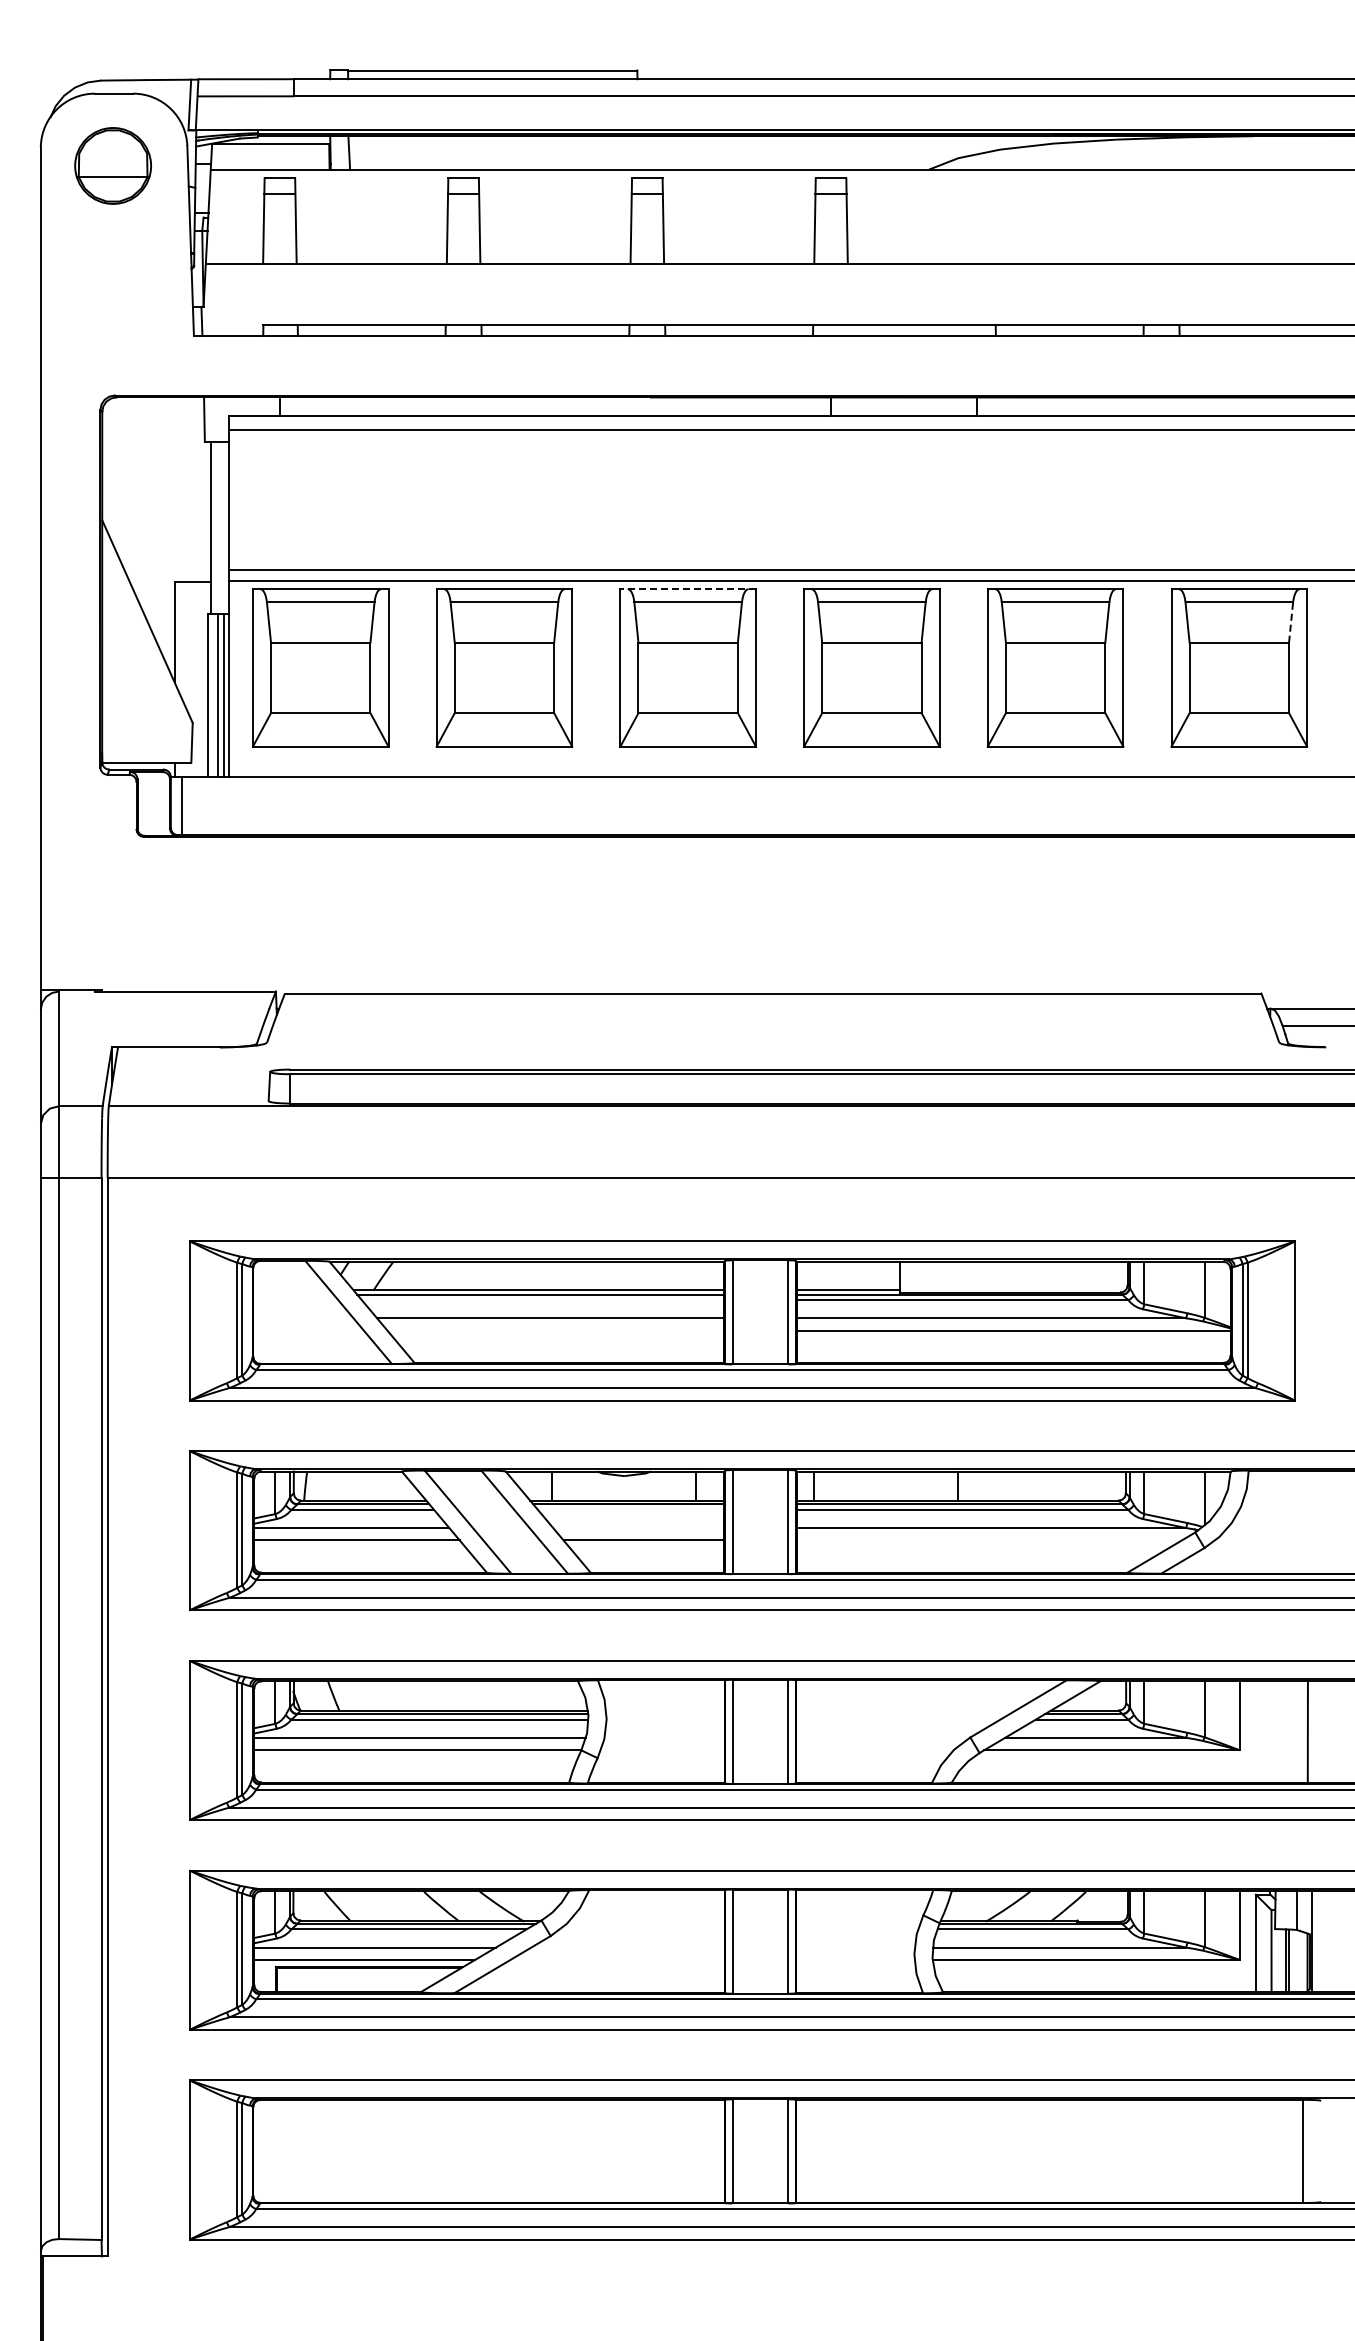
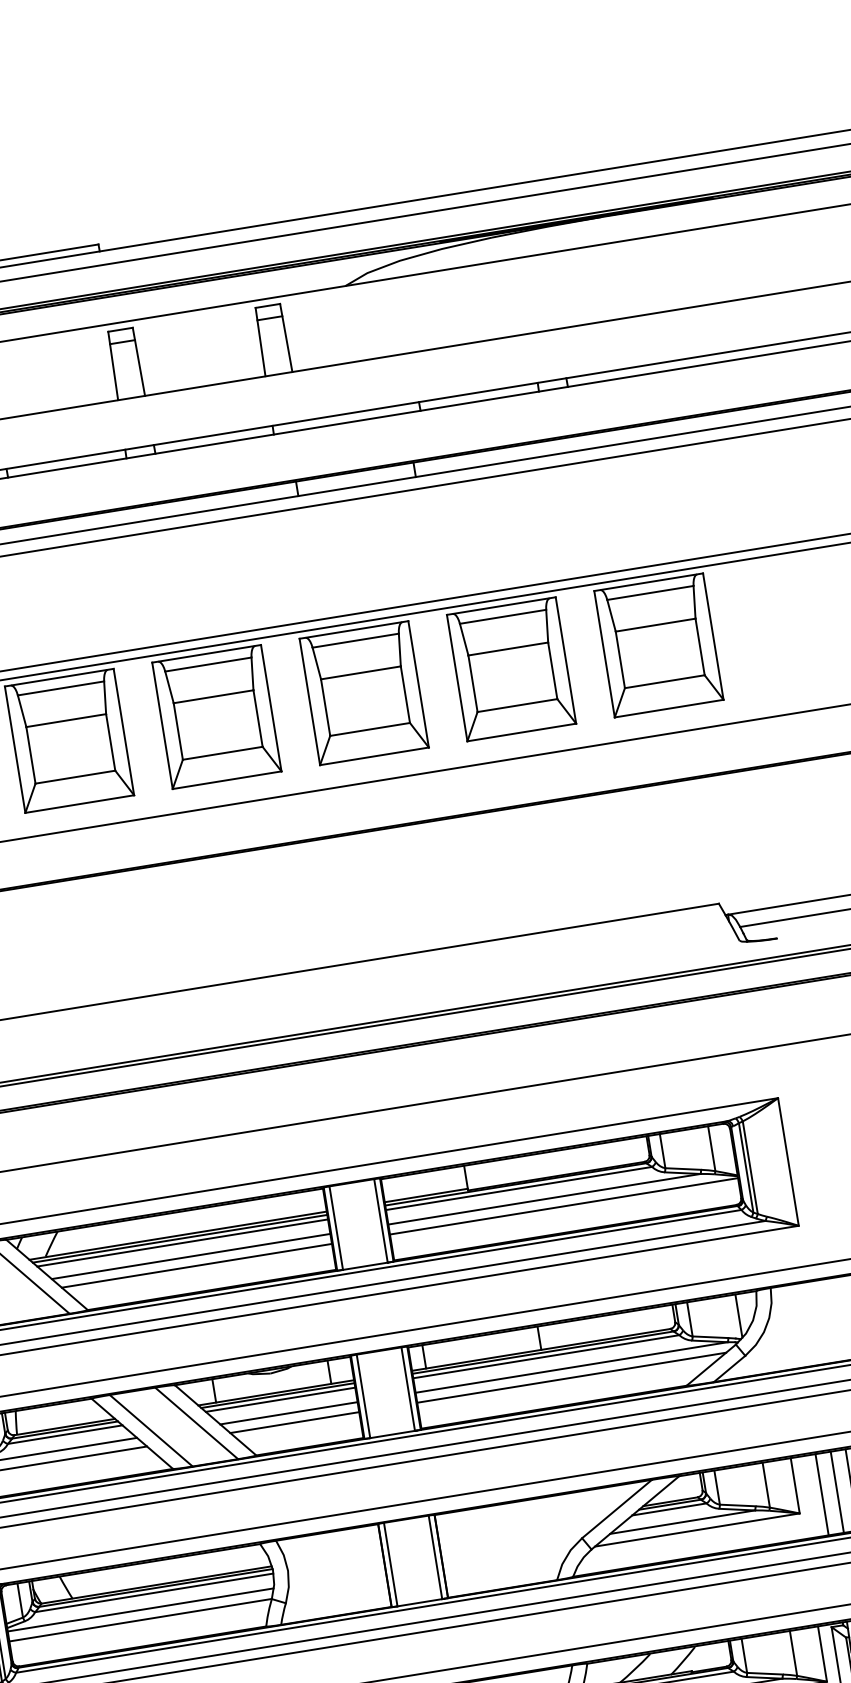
line: (688, 589) -> (206, 654), dashed -> solid
line: (1291, 622) -> (694, 602), dashed -> solid
line: (542, 1300) -> (182, 1243), added
line: (555, 1330) -> (196, 1265), added
line: (631, 1509) -> (280, 1399), added
line: (638, 1528) -> (288, 1413), added
line: (988, 1540) -> (571, 1377), added
line: (1270, 1731) -> (822, 1494), added
line: (1289, 1731) -> (837, 1491), added

